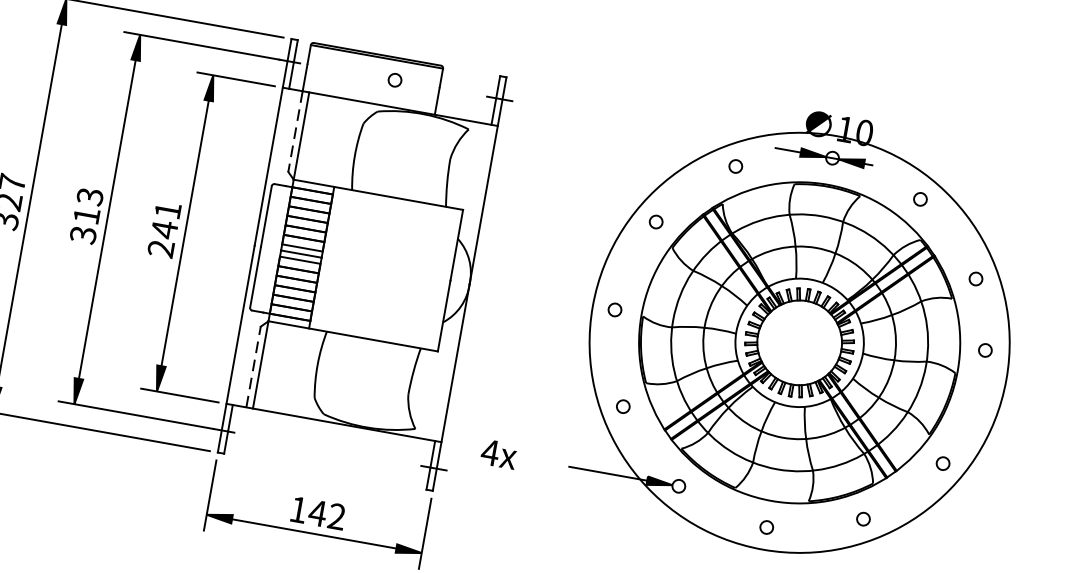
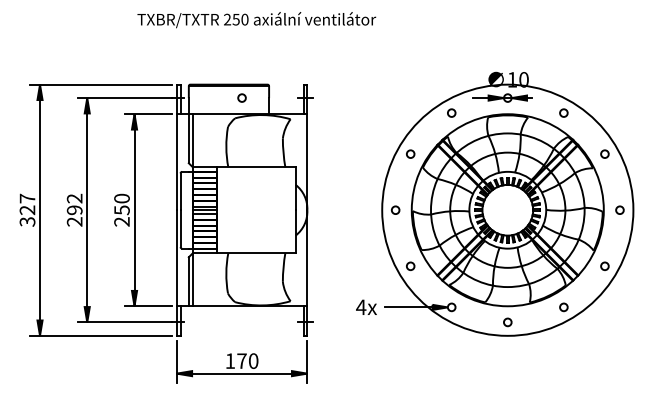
line: (295, 131) -> (188, 138), dashed -> solid
text: (86, 214) -> (74, 209), 313 -> 292
text: (165, 220) -> (121, 204), 241 -> 250
circle: (984, 349) -> (619, 209), moved
line: (253, 366) -> (188, 281), dashed -> solid
text: (499, 452) -> (366, 306), moved
text: (327, 513) -> (247, 360), 142 -> 170

